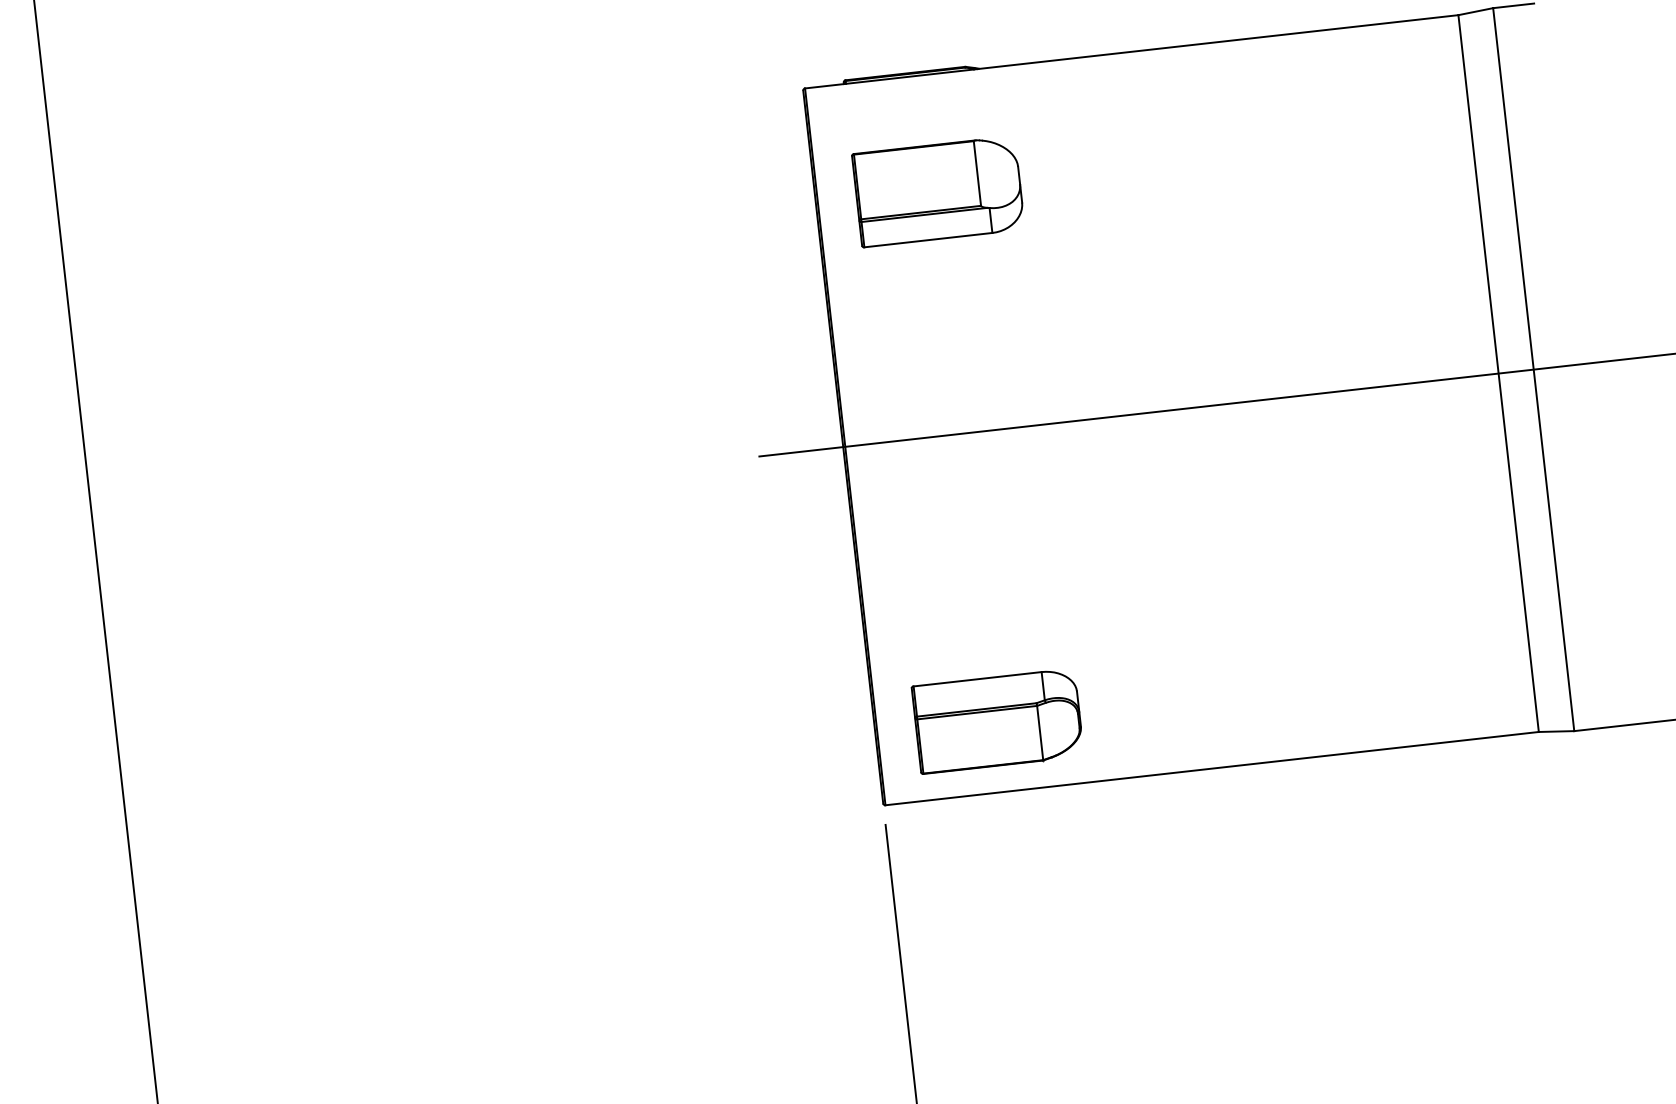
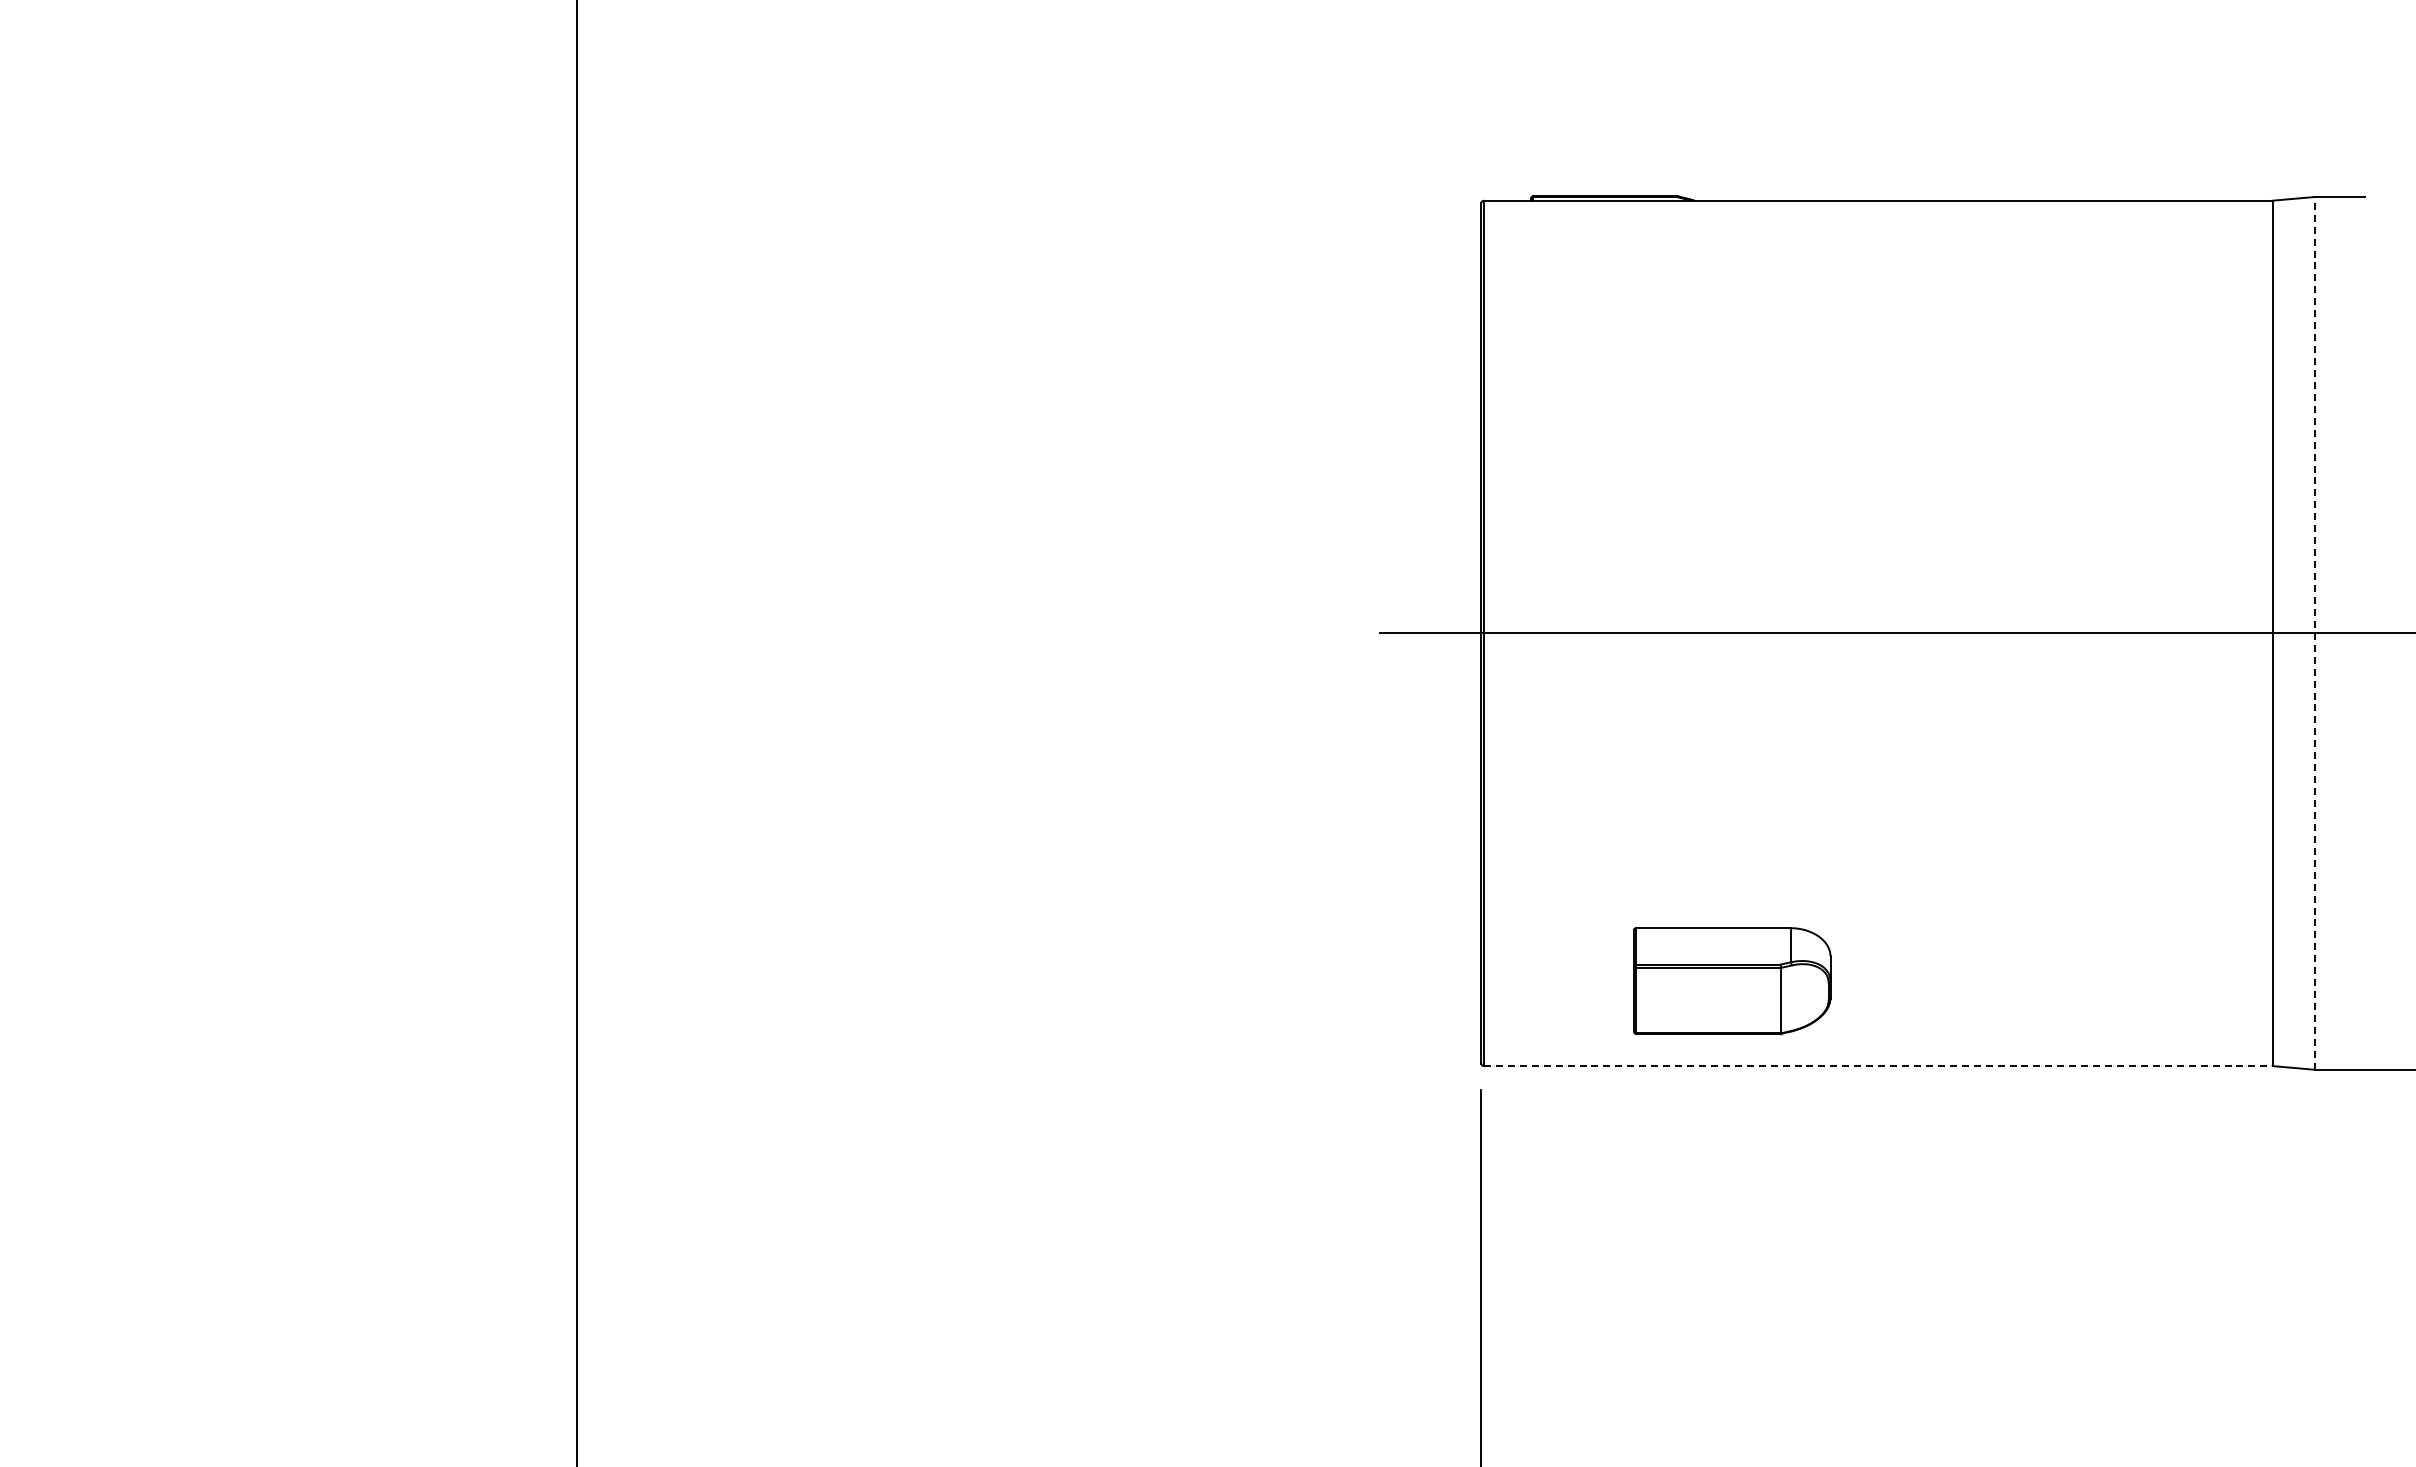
part: (938, 191) -> (1629, 341), removed
line: (1533, 368) -> (2315, 632), solid -> dashed
part: (998, 721) -> (1732, 981), moved
line: (1212, 768) -> (1878, 1066), solid -> dashed

